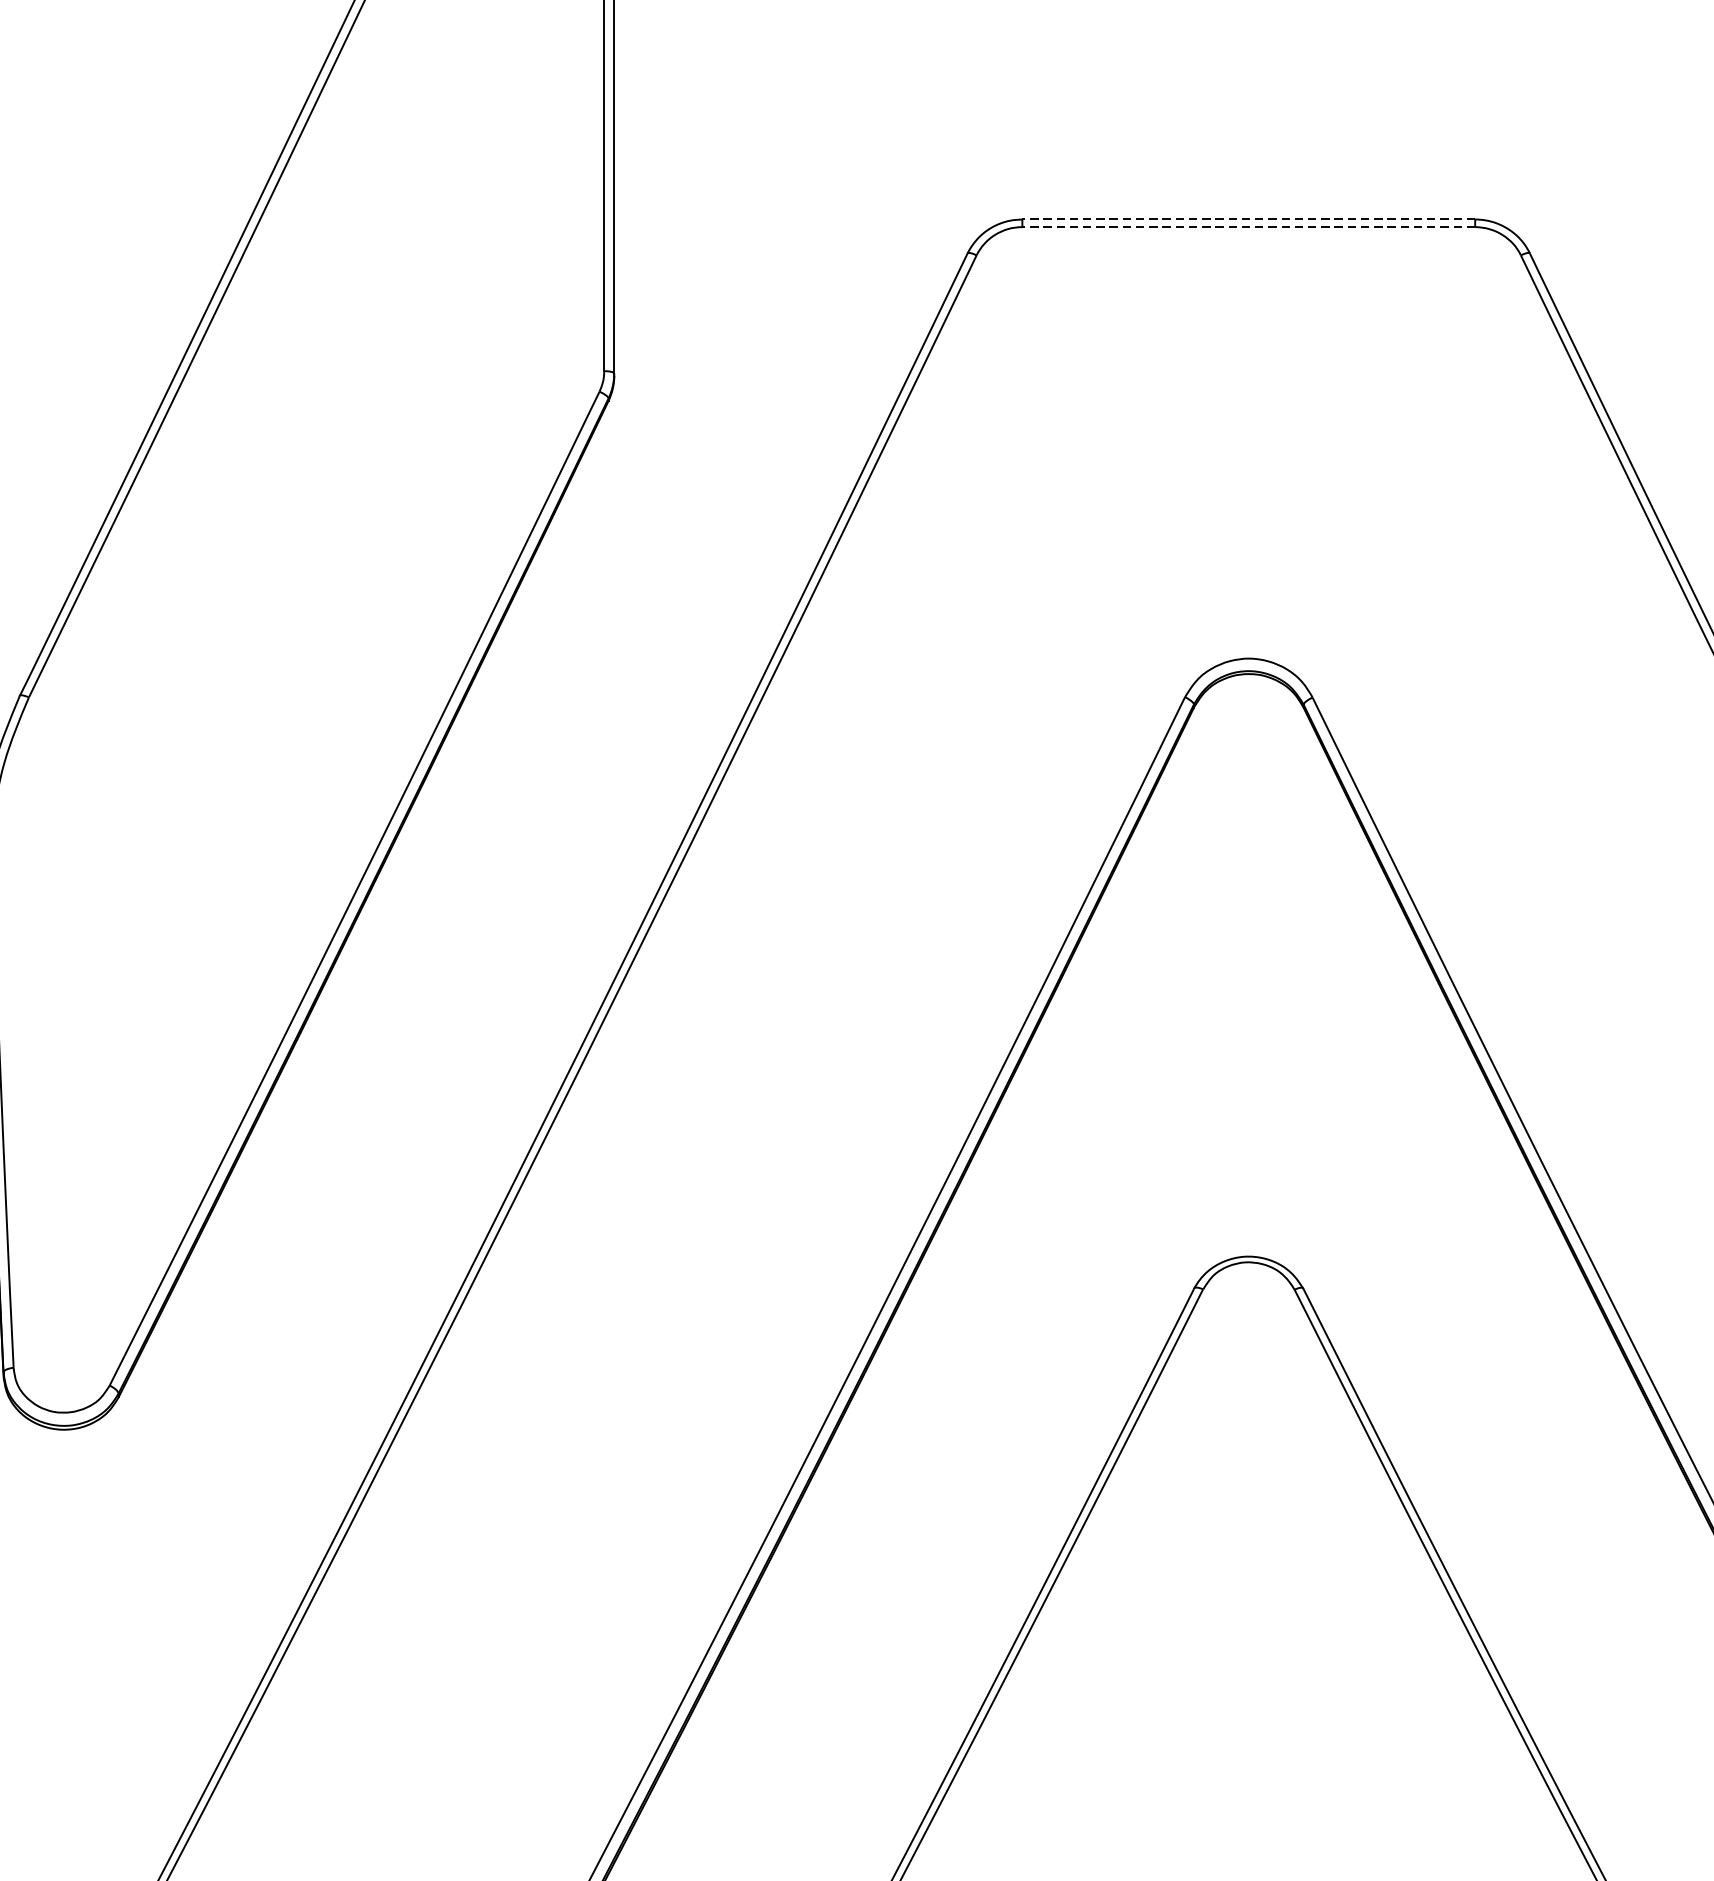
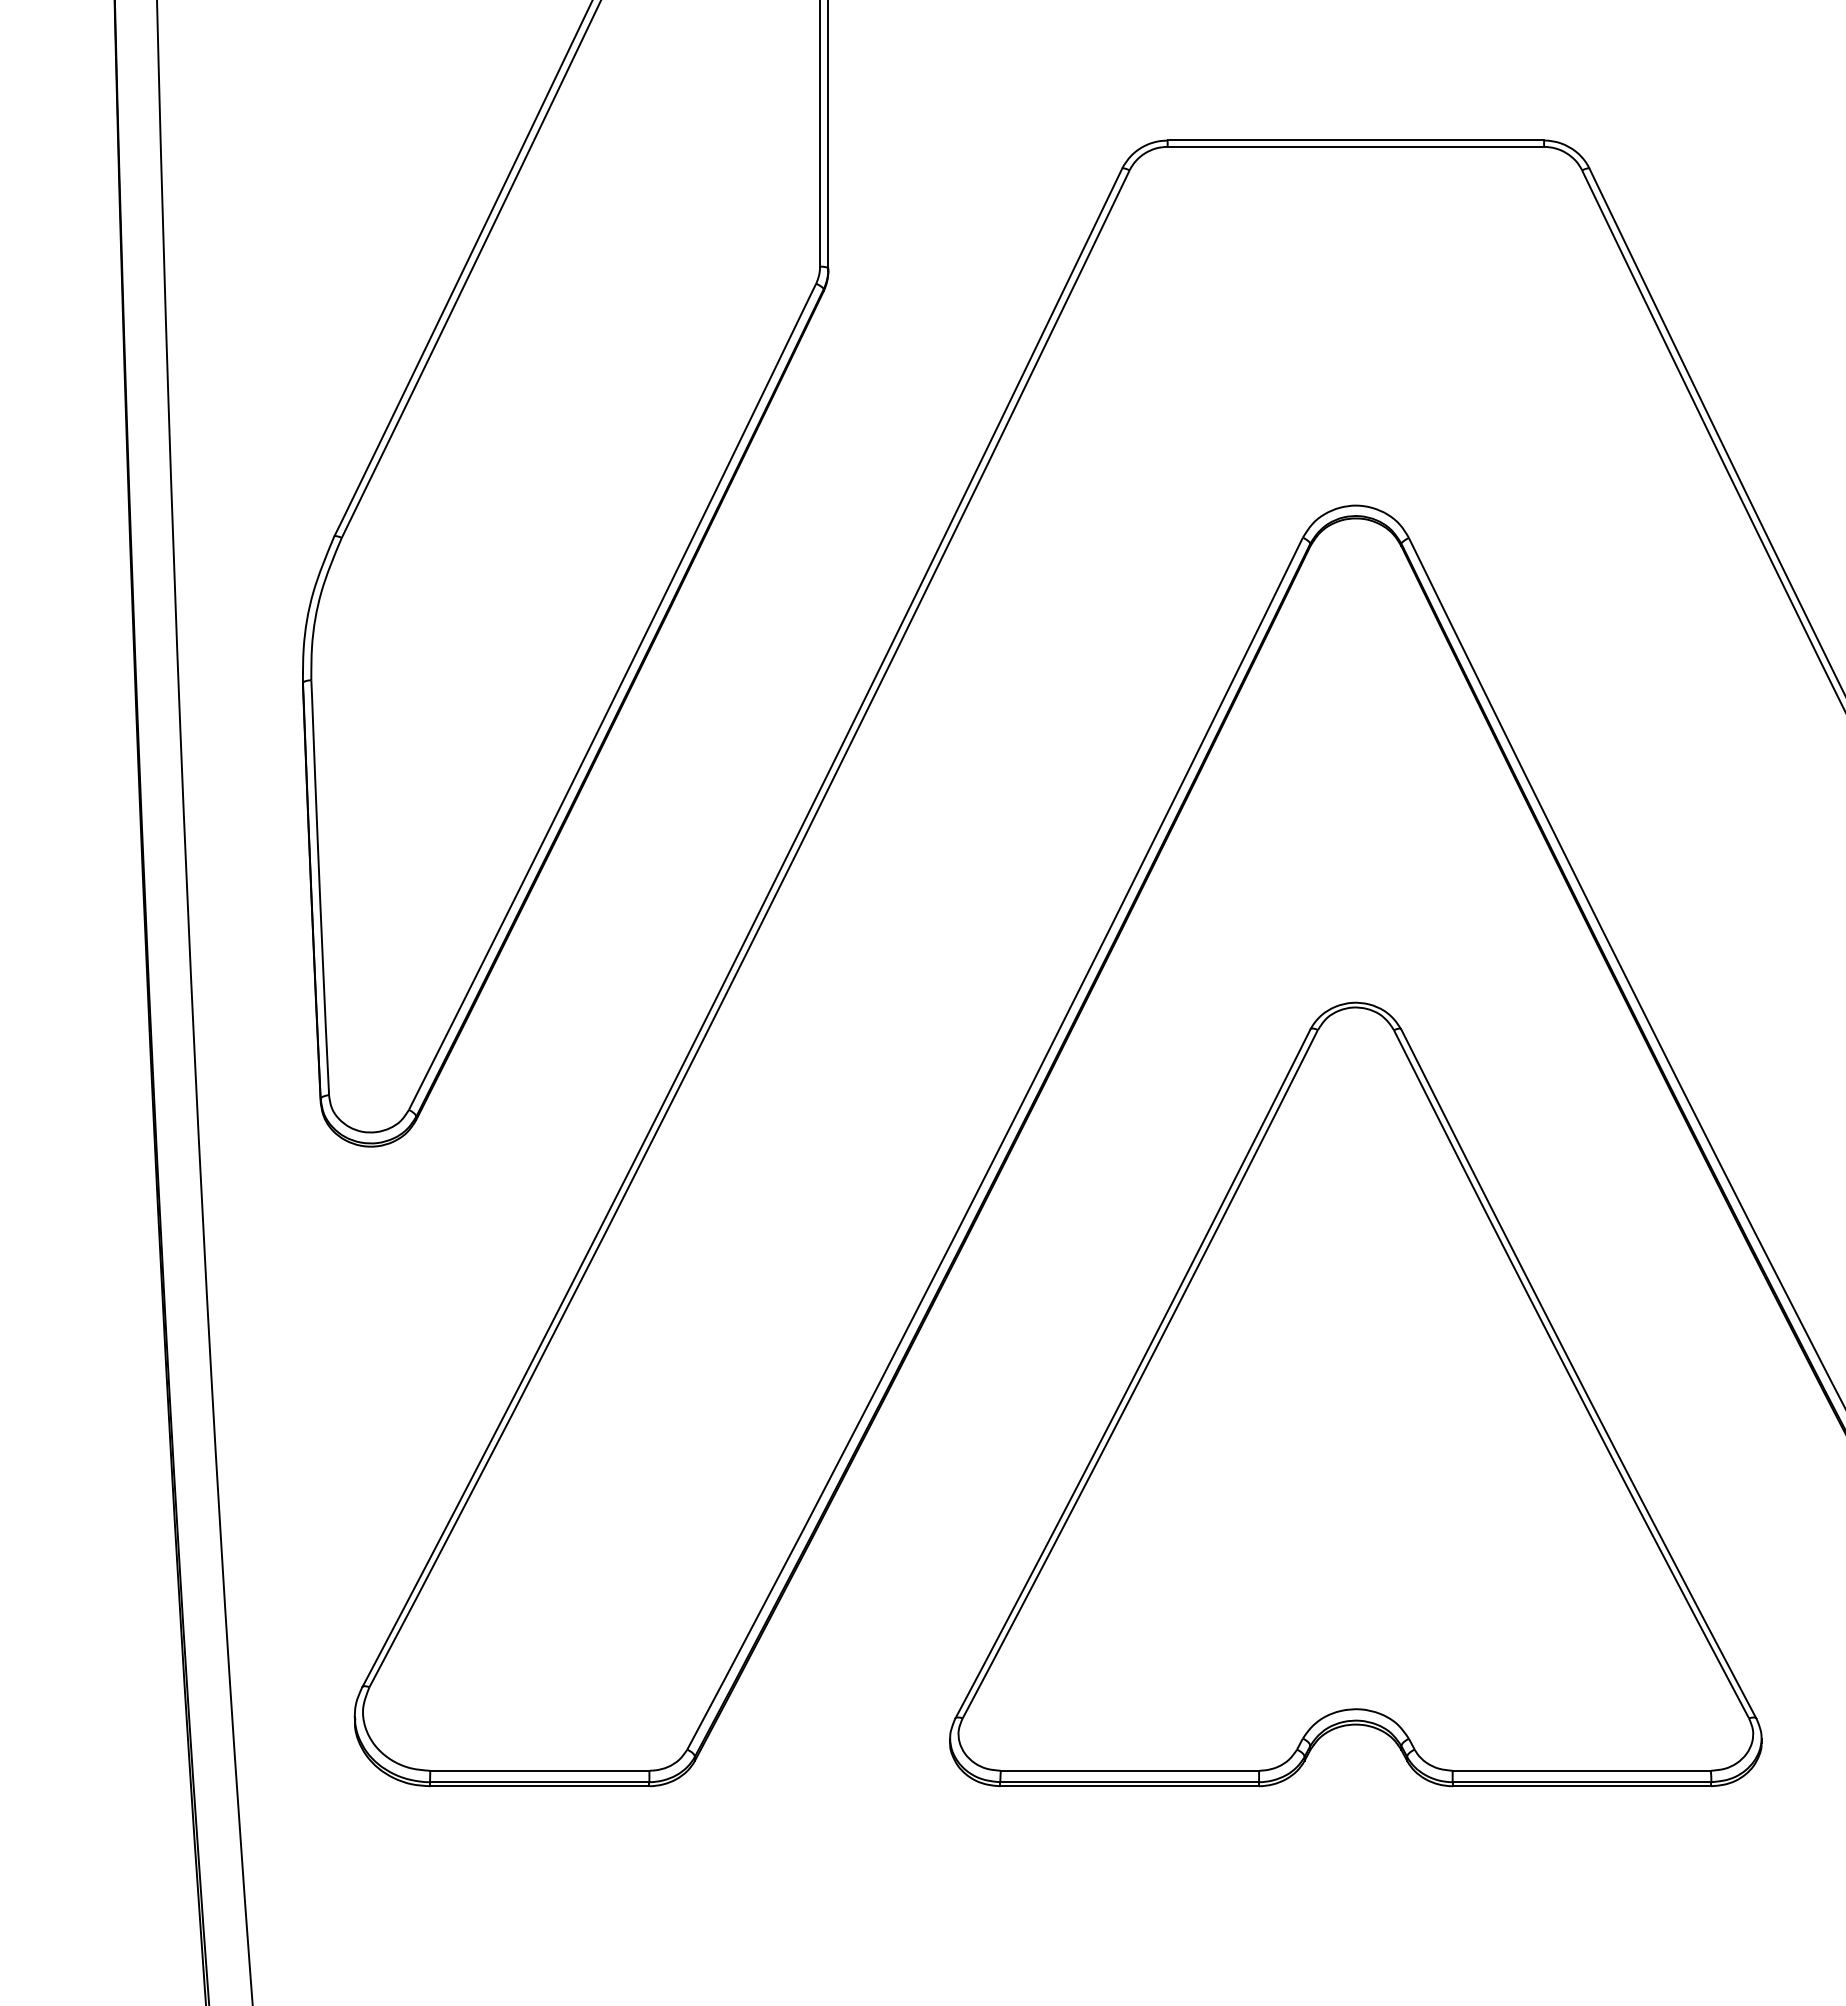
line: (1248, 219) -> (1355, 140), dashed -> solid
line: (1248, 226) -> (1355, 146), dashed -> solid

